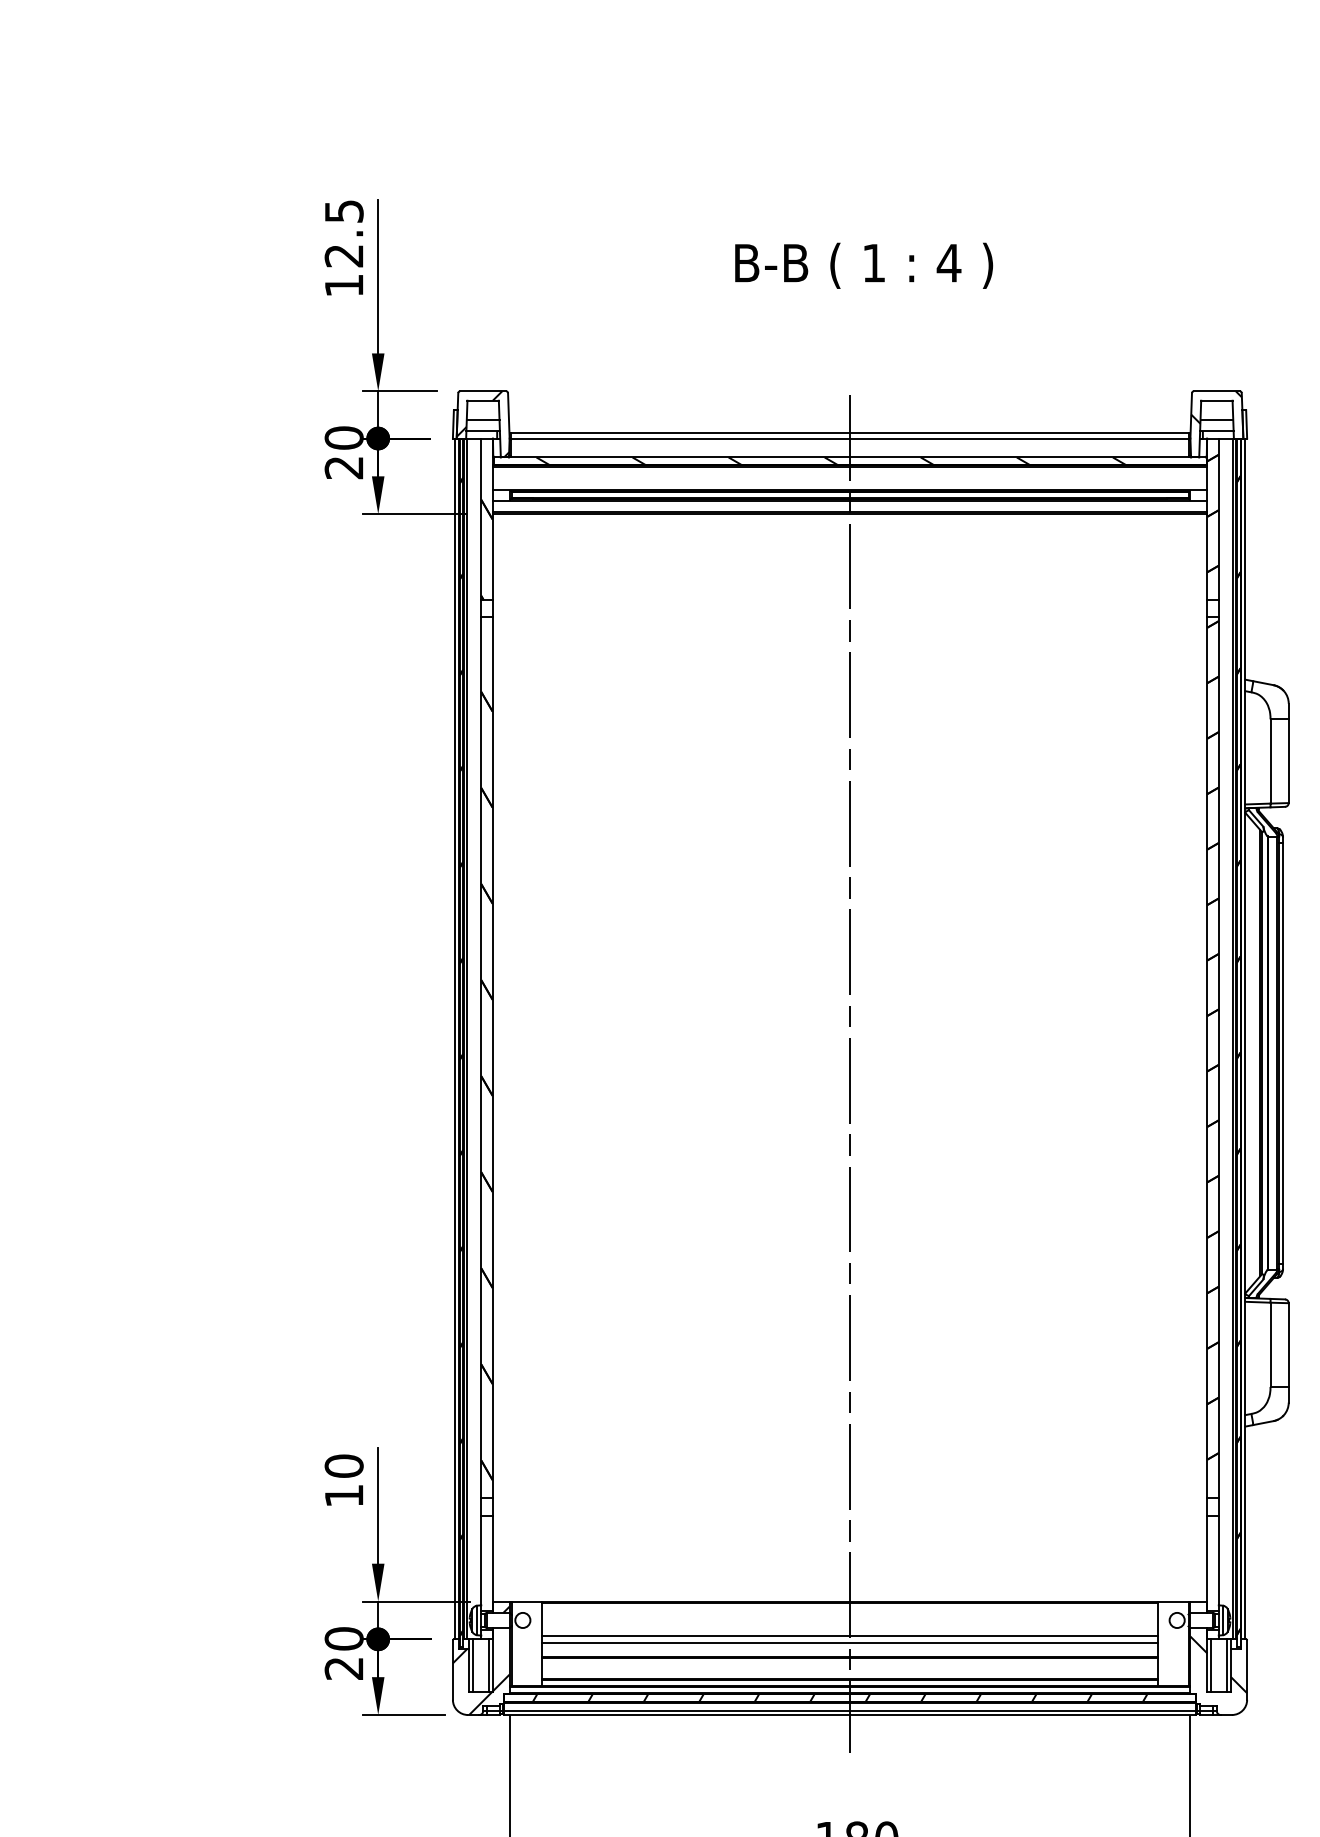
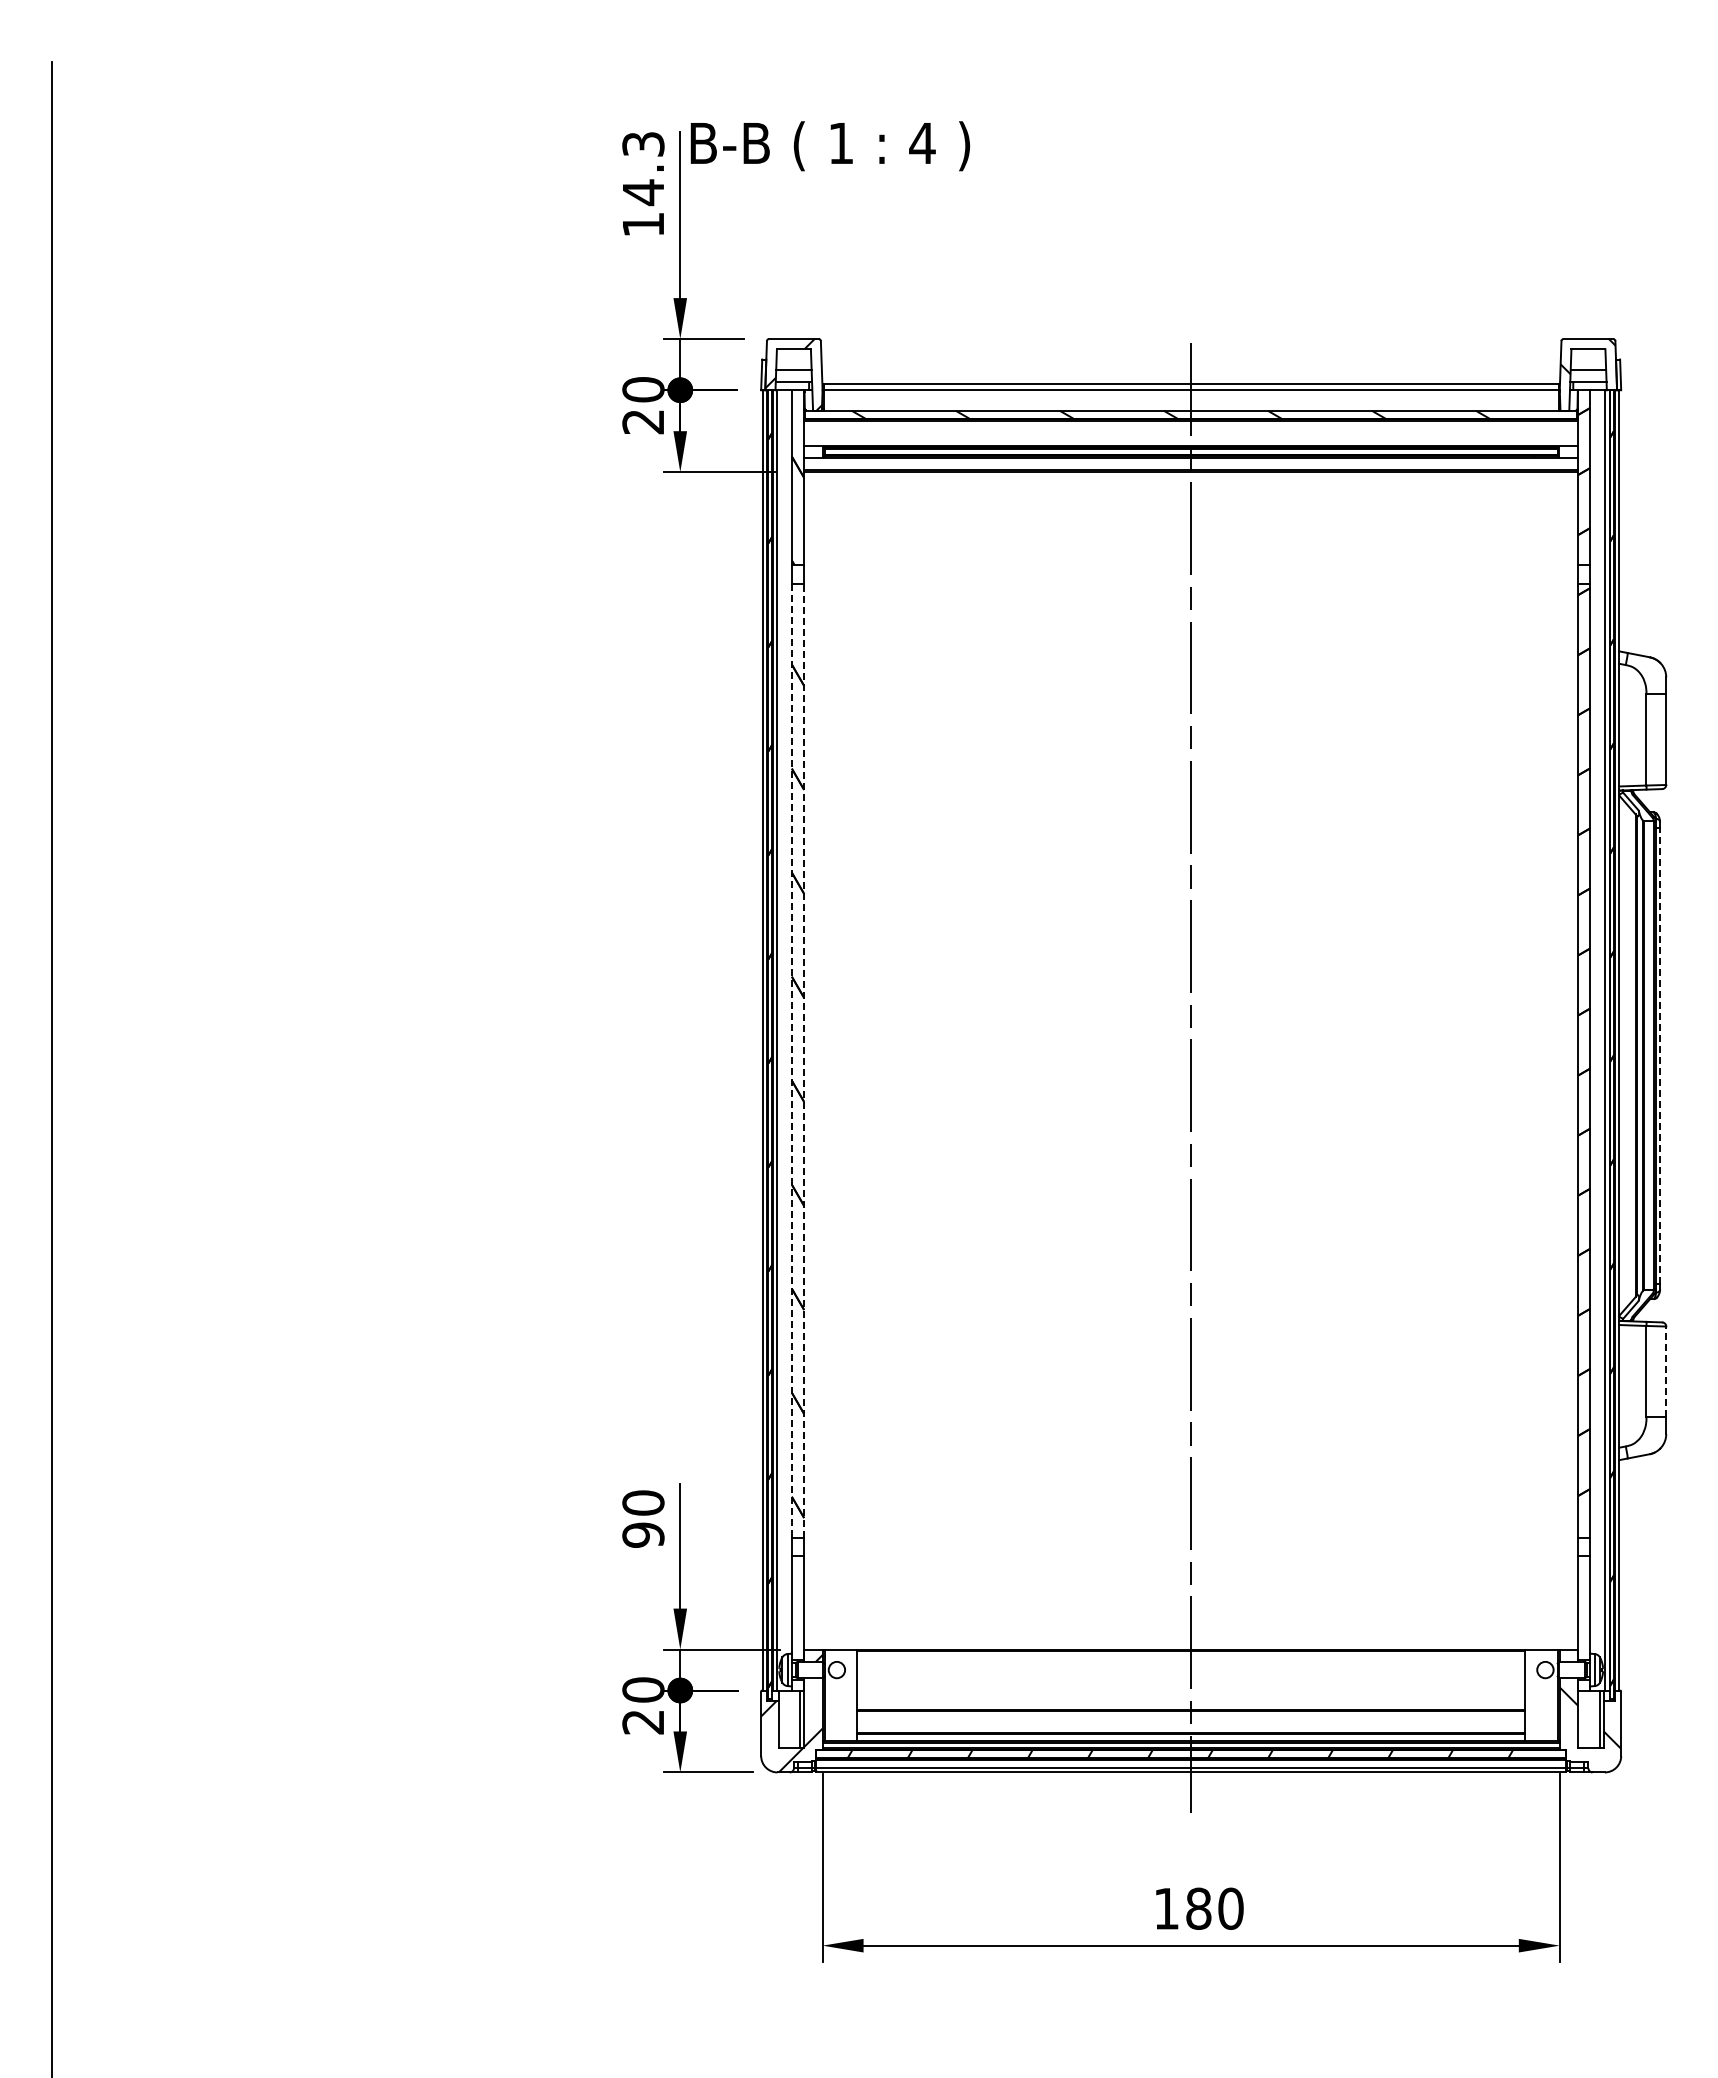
text: (343, 234) -> (642, 169), 12.5 -> 14.3
text: (864, 266) -> (830, 146), moved
line: (1283, 1052) -> (1660, 1055), solid -> dashed
line: (492, 1057) -> (804, 1060), solid -> dashed
line: (480, 1058) -> (791, 1061), solid -> dashed
line: (1288, 1344) -> (1666, 1371), solid -> dashed
text: (344, 1495) -> (643, 1534), 10 -> 90
line: (849, 1635) -> (1190, 1686), removed
line: (849, 1643) -> (1190, 1694), removed
line: (472, 1665) -> (782, 1718), removed
line: (1211, 1665) -> (1582, 1718), removed

